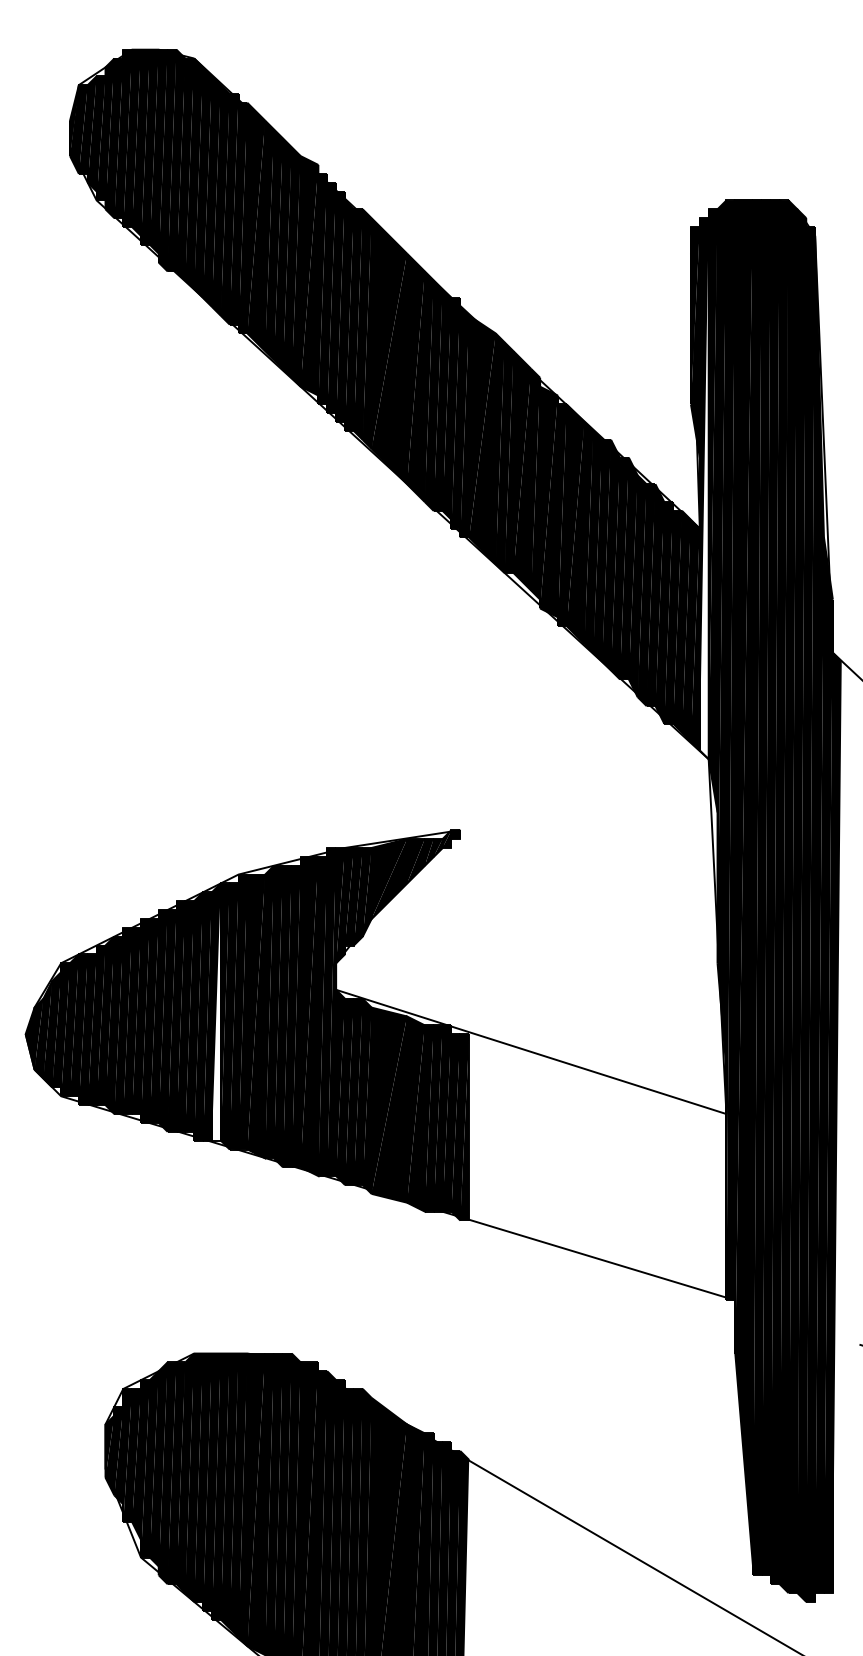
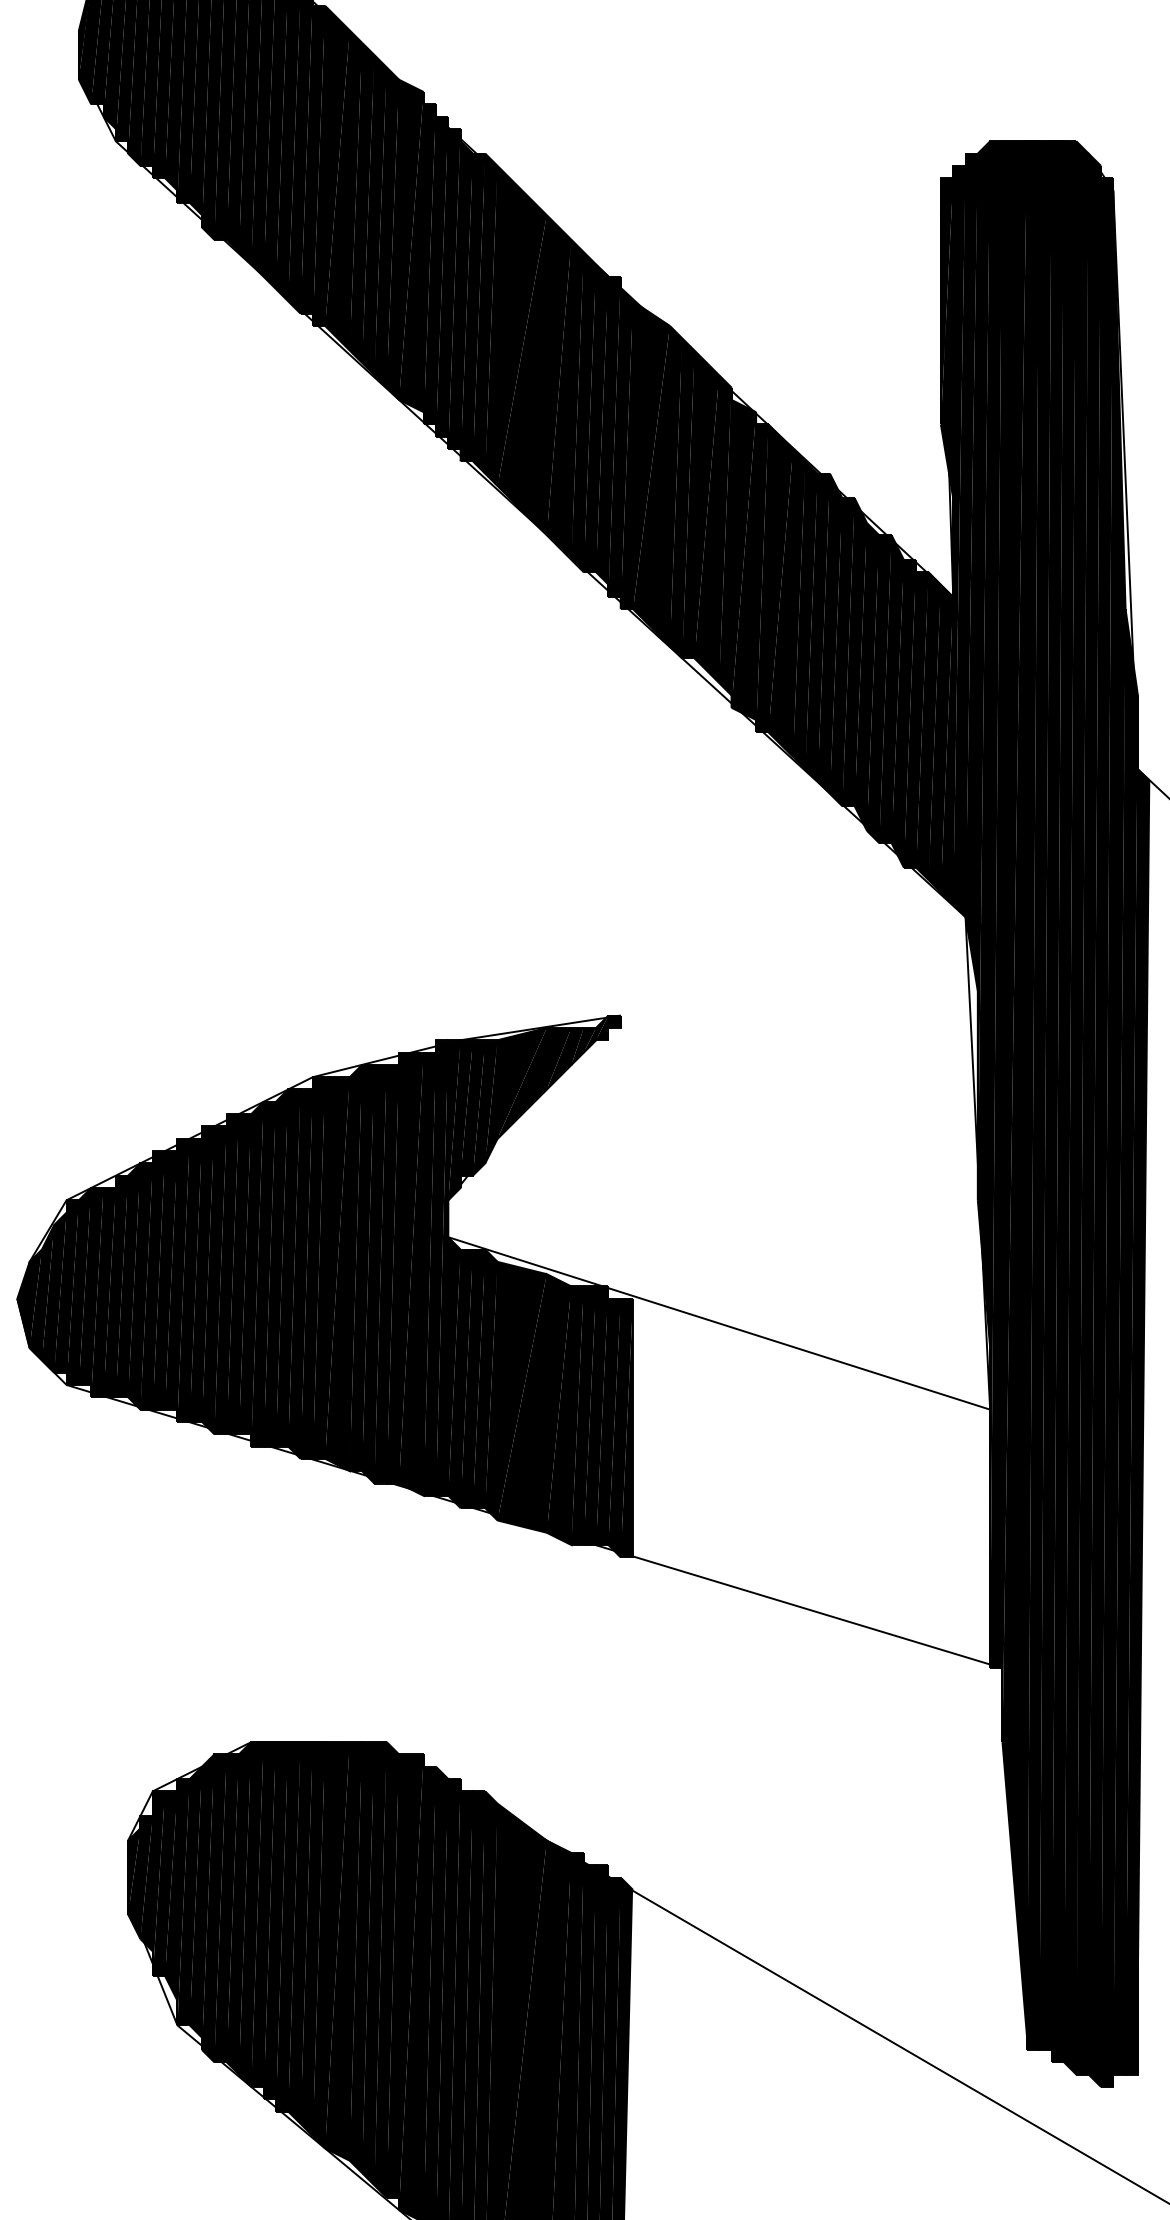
fill: (703, 488) -> (958, 541), added
fill: (215, 1011) -> (280, 1267), added

